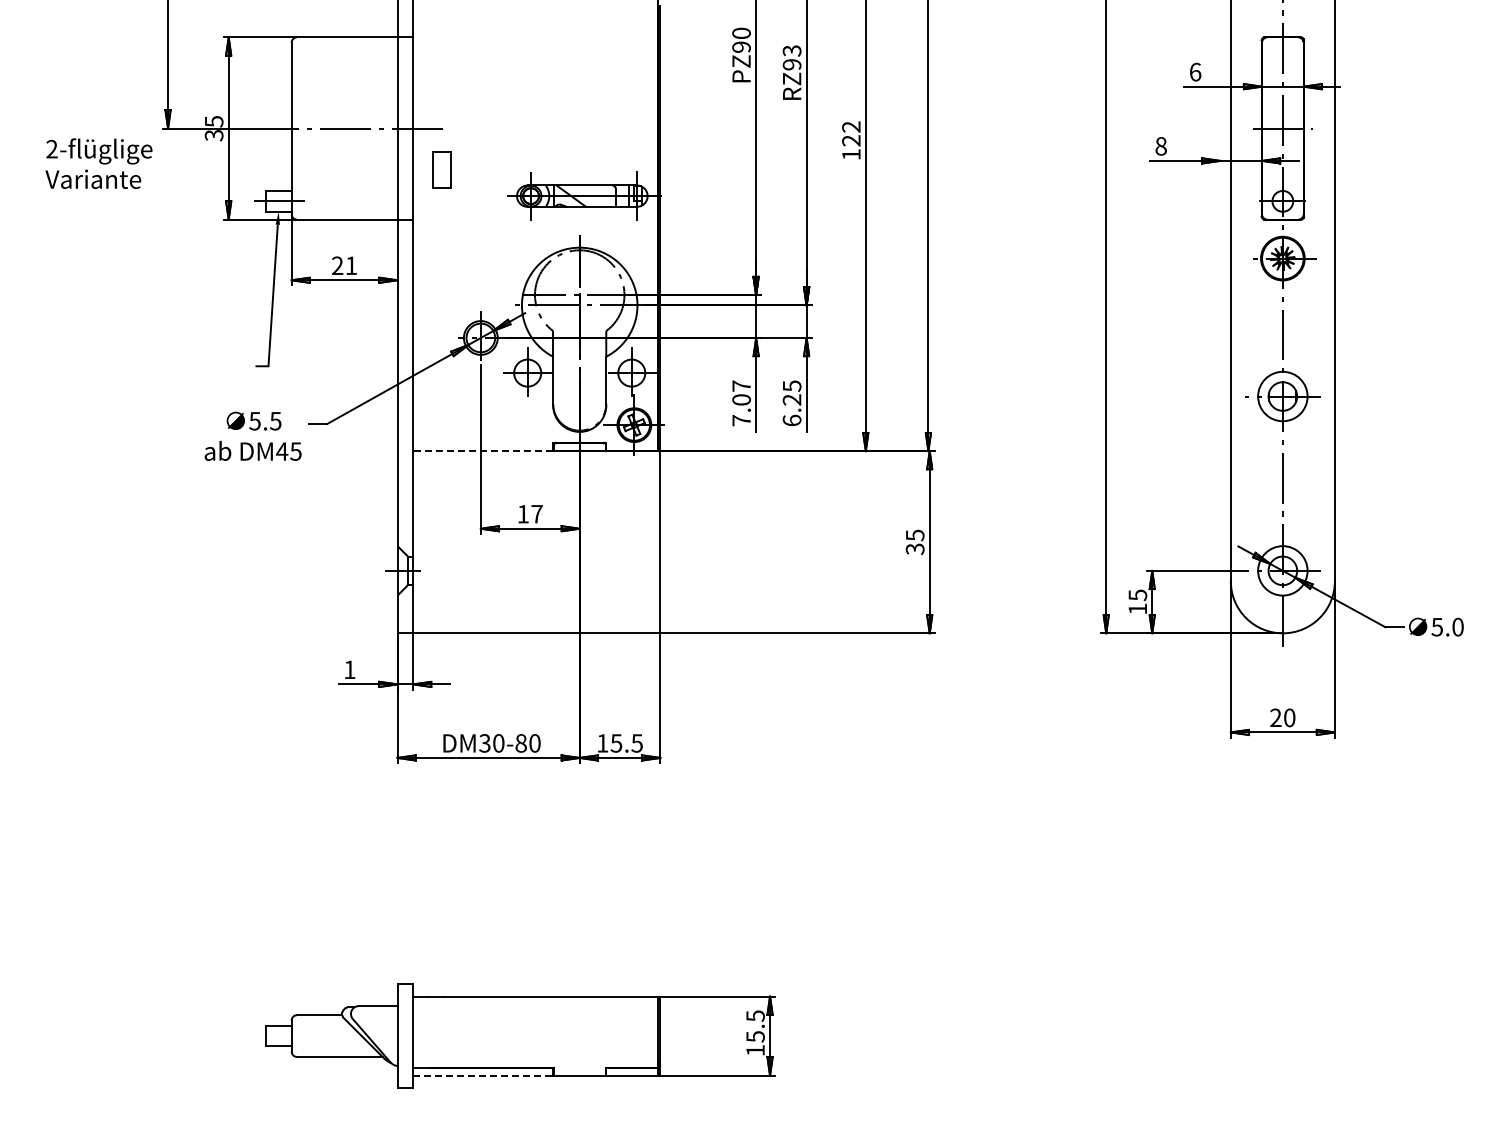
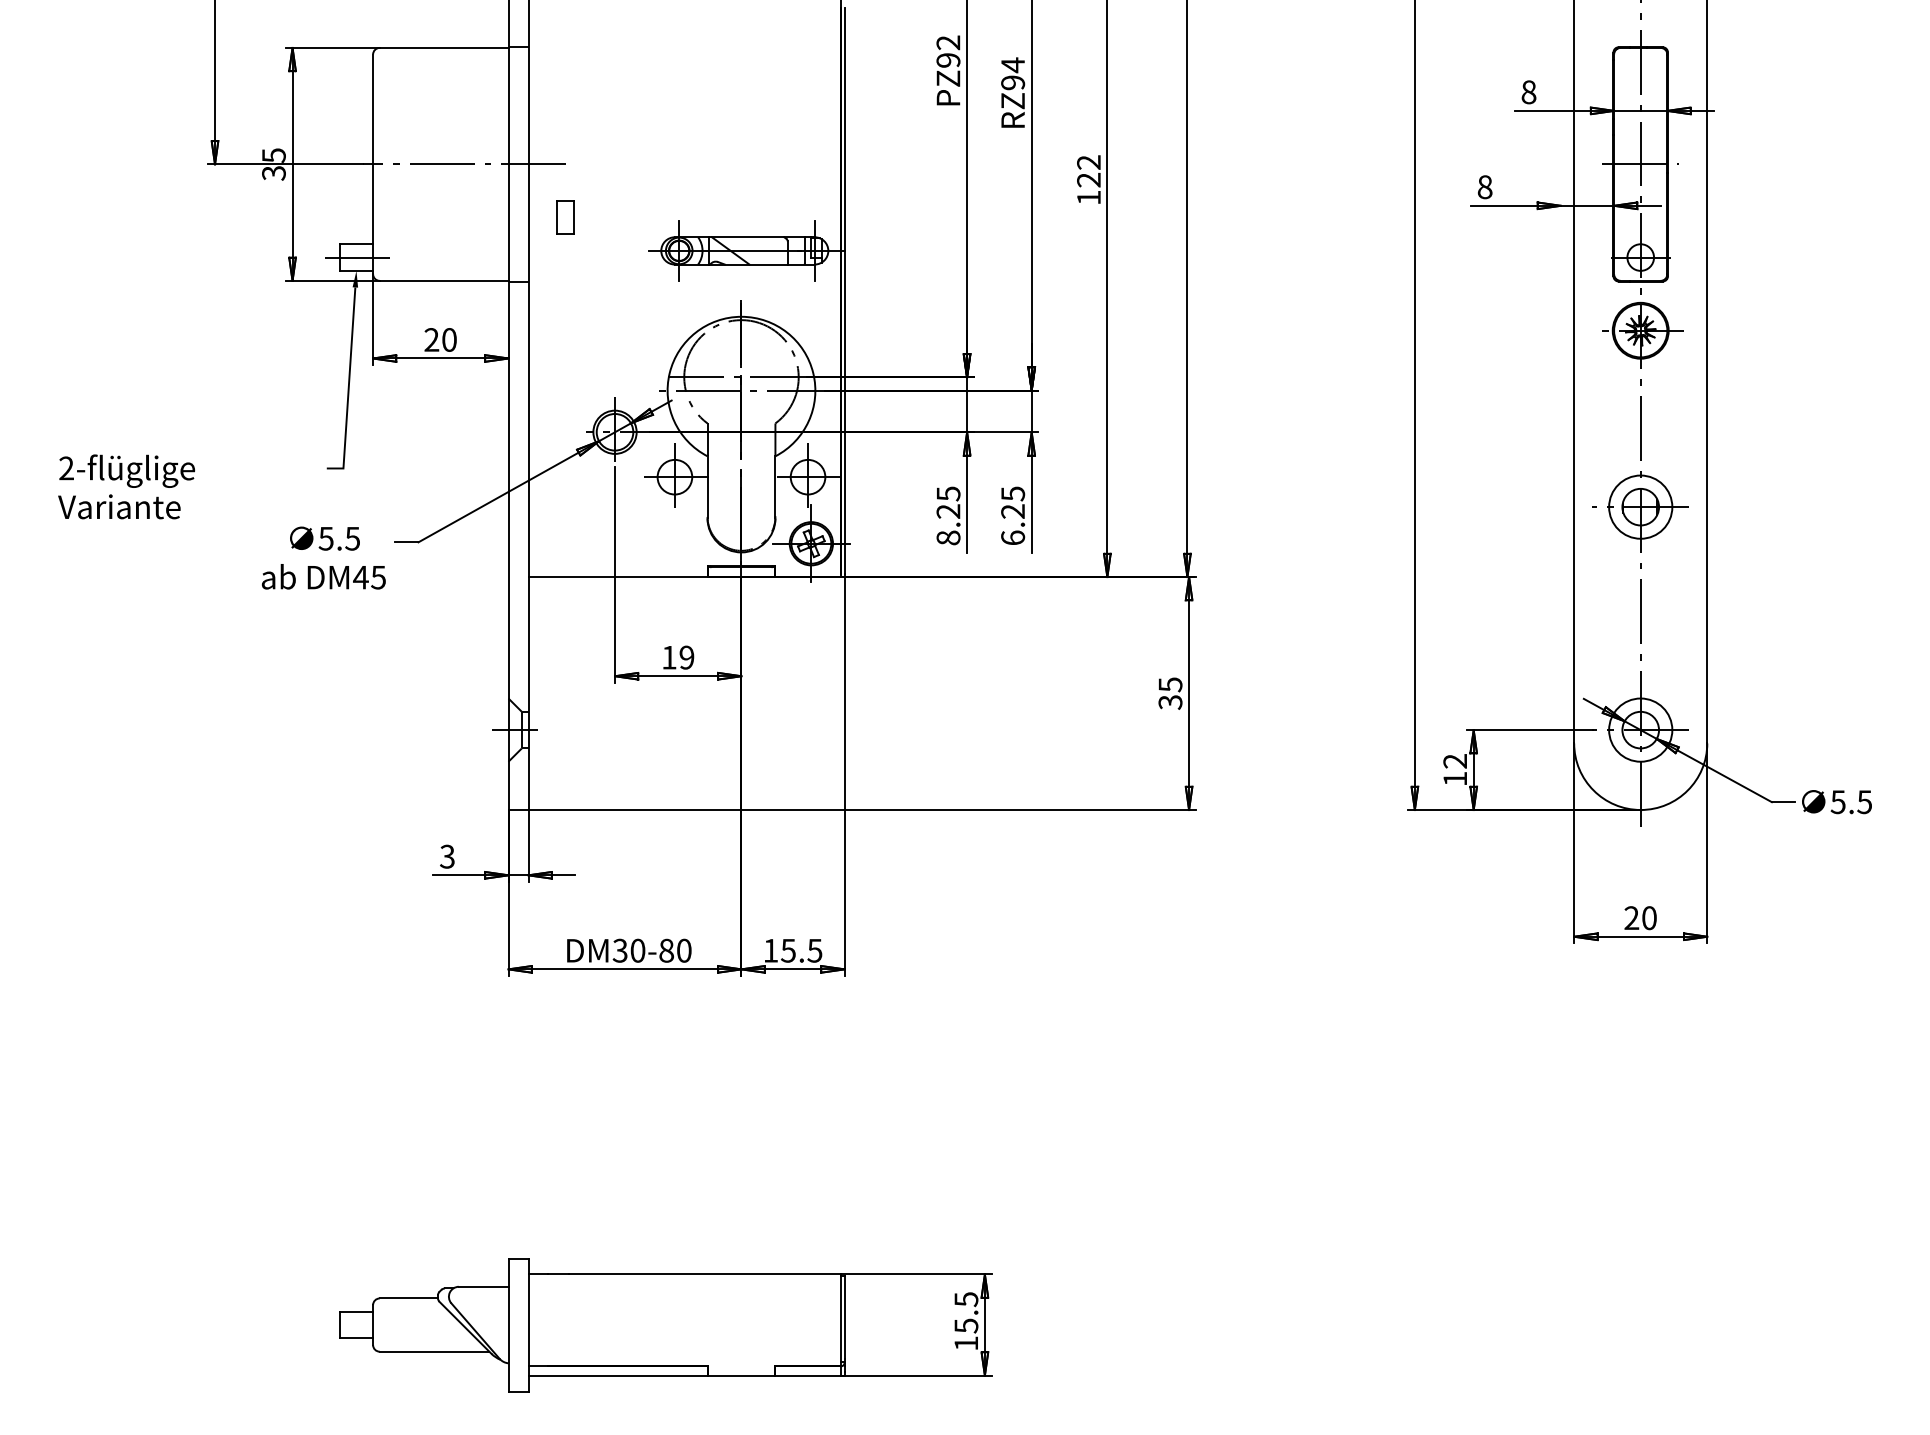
text: (741, 33) -> (948, 42), PZ90 -> PZ92
text: (791, 50) -> (1012, 64), RZ93 -> RZ94
text: (1195, 71) -> (1528, 91), 6 -> 8
text: (98, 163) -> (126, 486), moved
part: (442, 169) -> (565, 216), size x0.71
text: (351, 265) -> (449, 339), 21 -> 20
text: (741, 403) -> (948, 516), 7.07 -> 8.25
line: (483, 451) -> (618, 577), dashed -> solid
text: (536, 513) -> (686, 656), 17 -> 19
text: (1137, 595) -> (1454, 761), 15 -> 12
text: (1457, 626) -> (1864, 801), 5.0 -> 5.5
text: (349, 669) -> (447, 856), 1 -> 3
line: (483, 1075) -> (618, 1375), dashed -> solid

